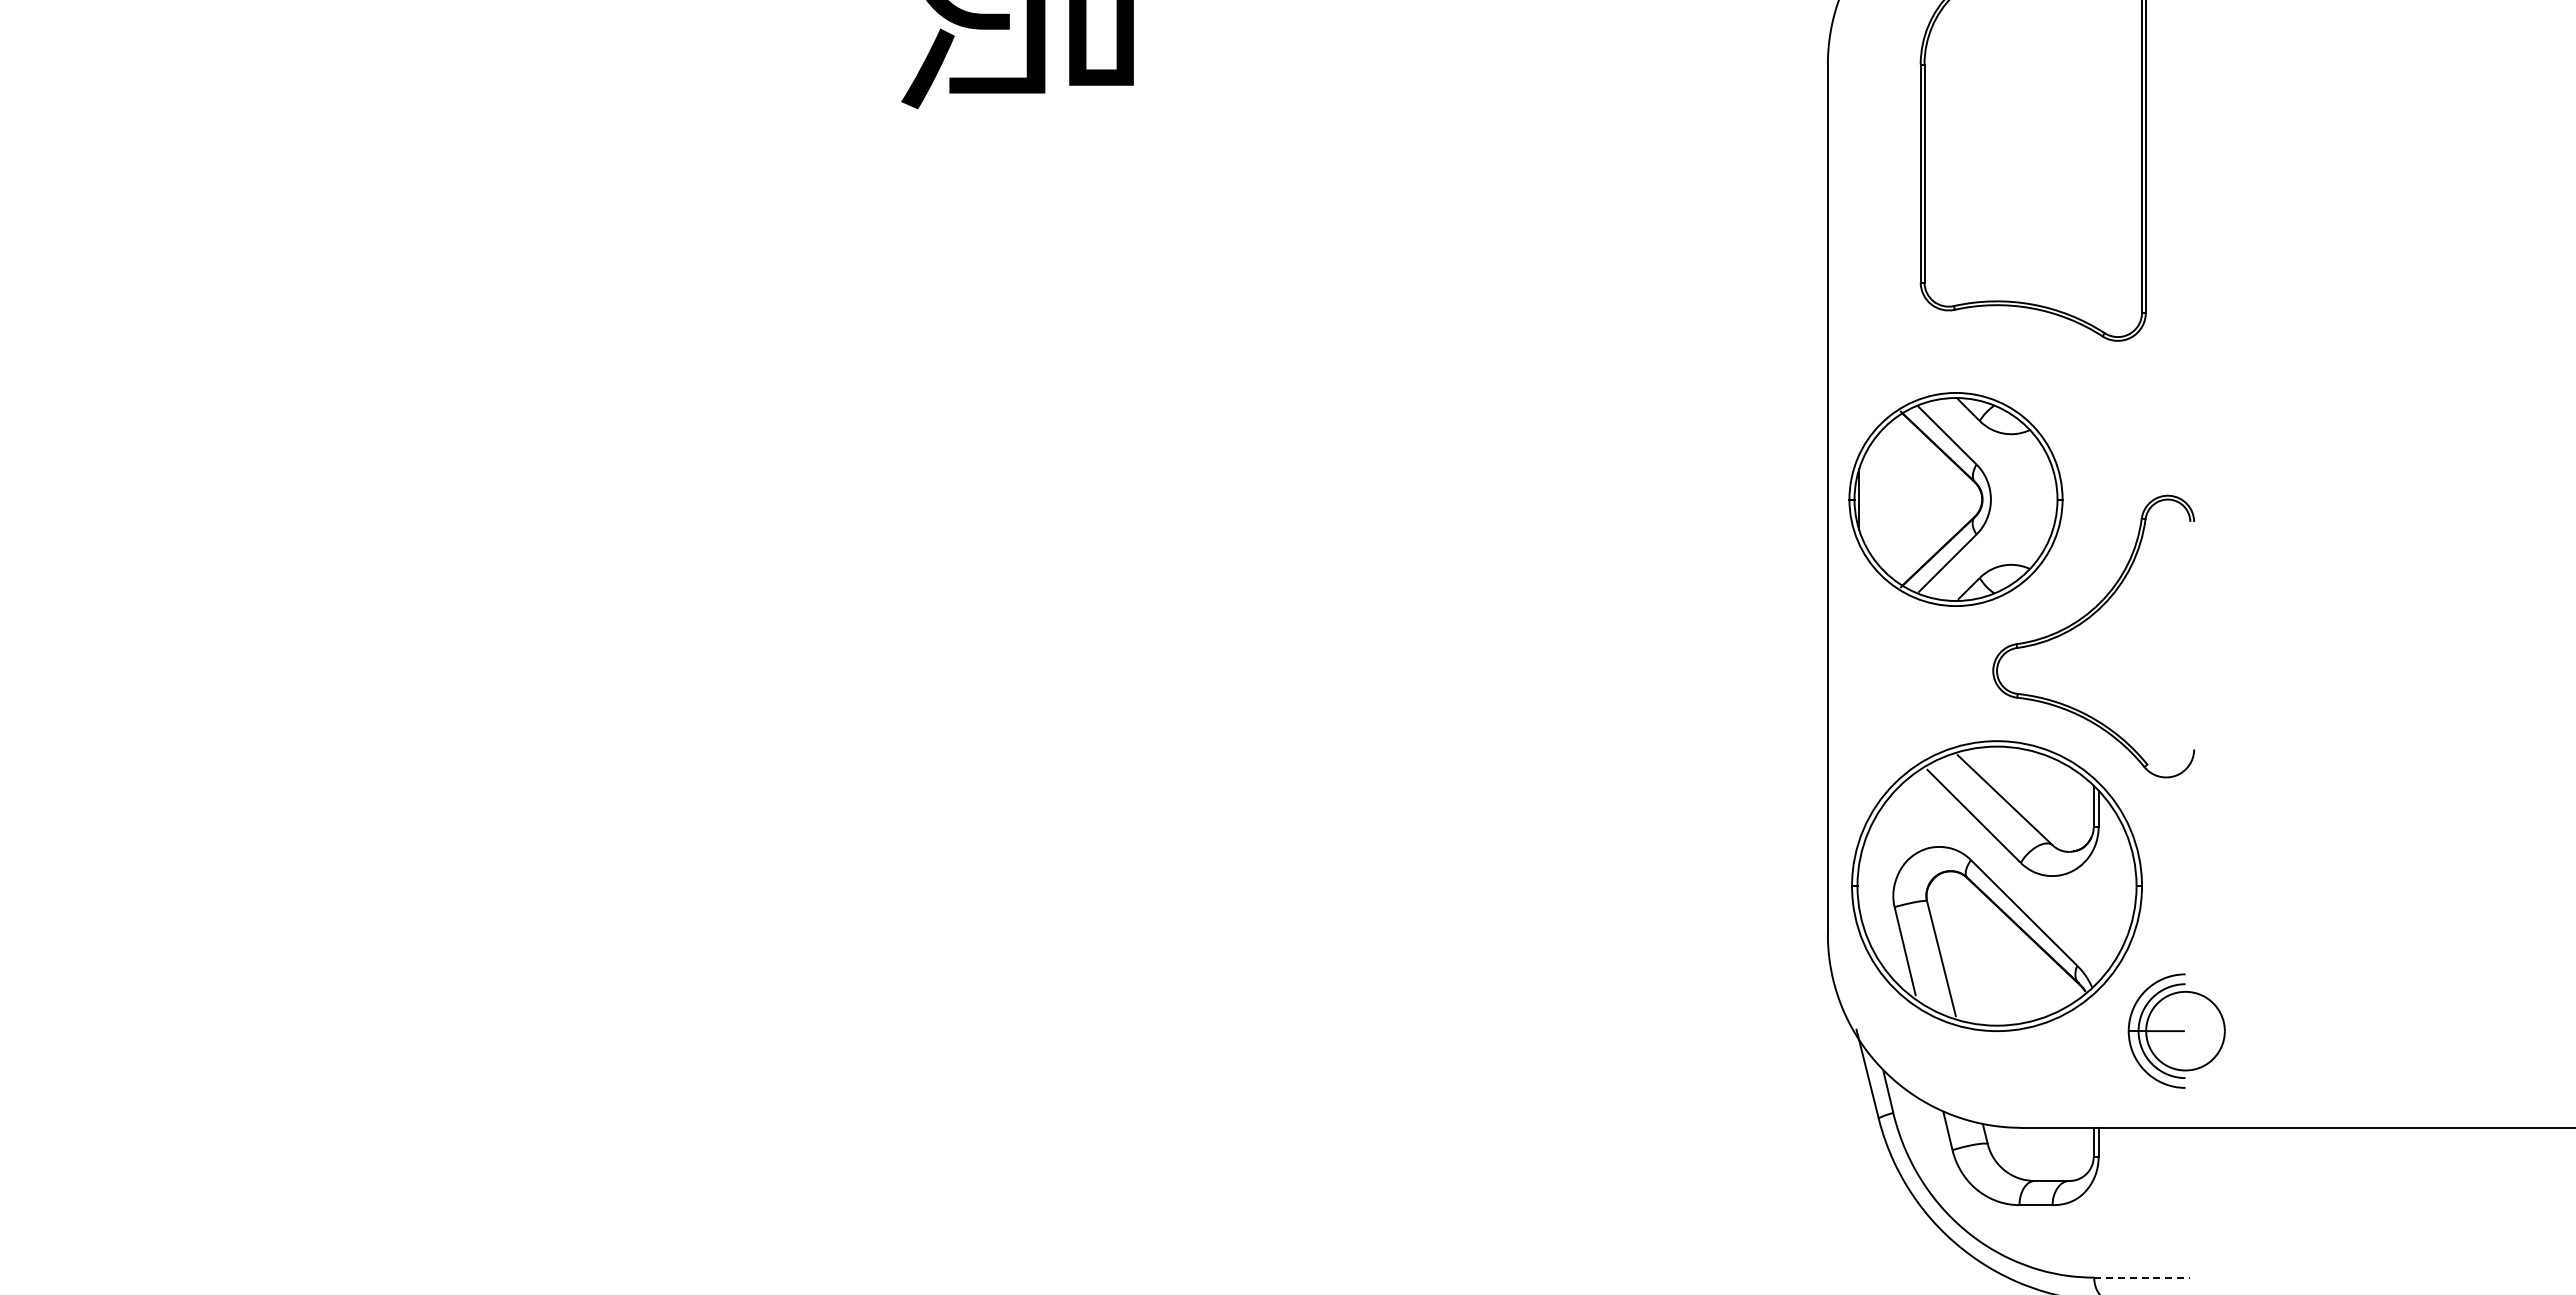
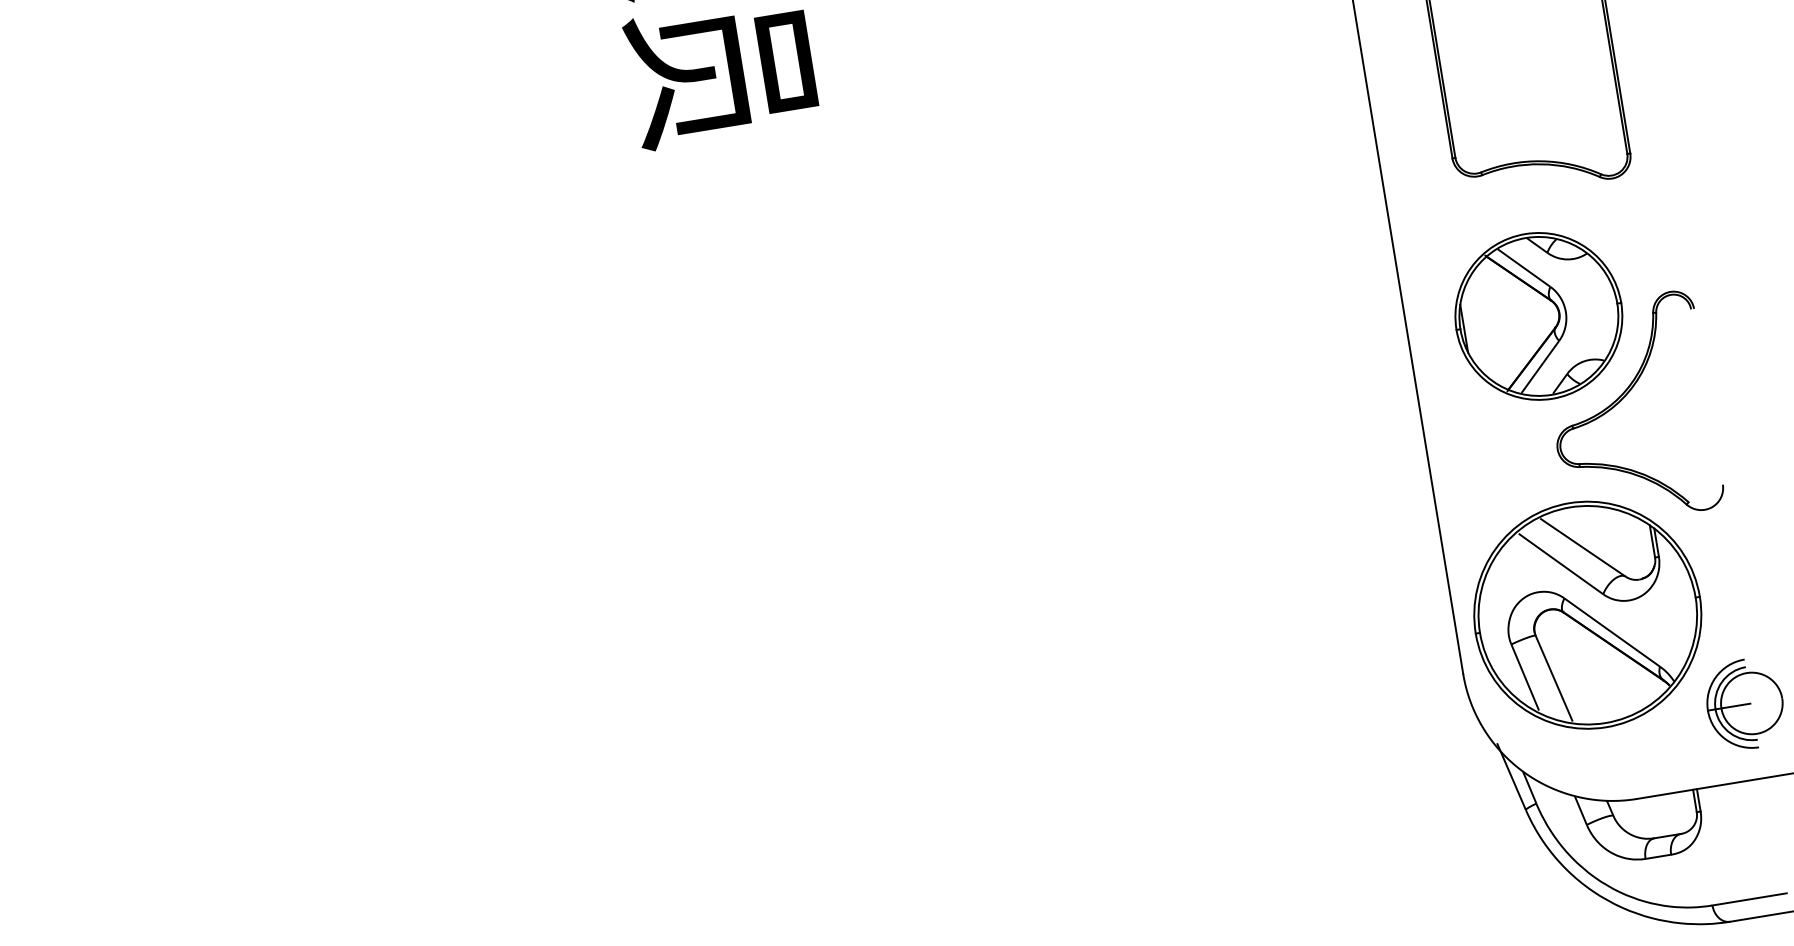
part: (1955, 499) -> (1538, 316), moved
line: (2142, 1277) -> (1749, 899), dashed -> solid

